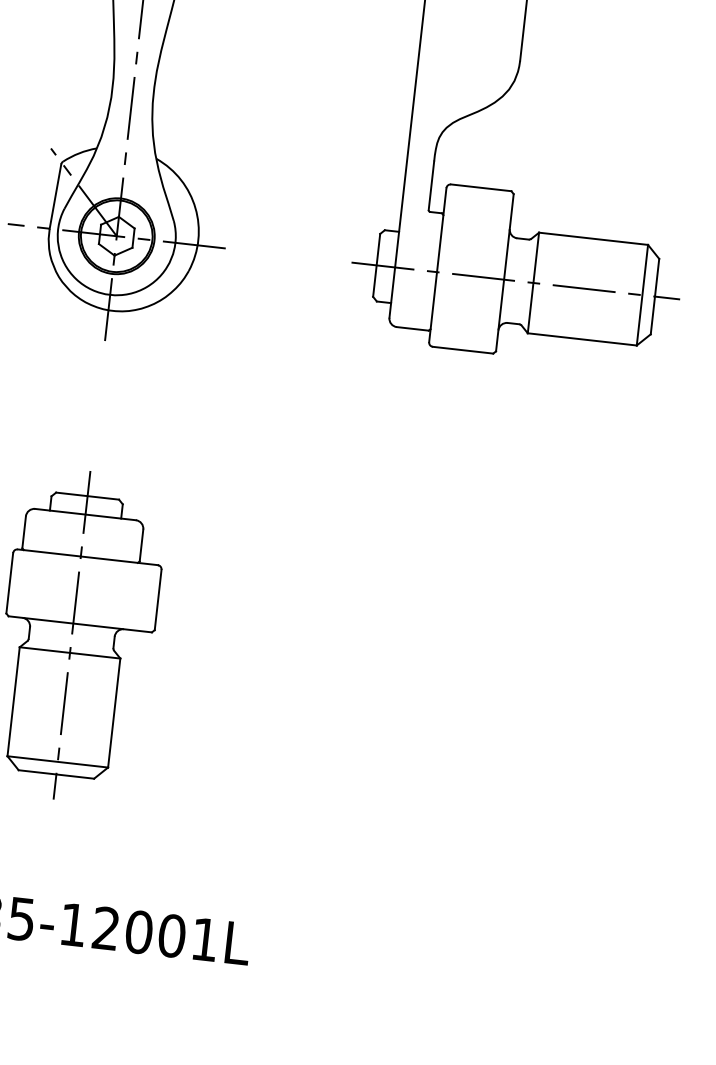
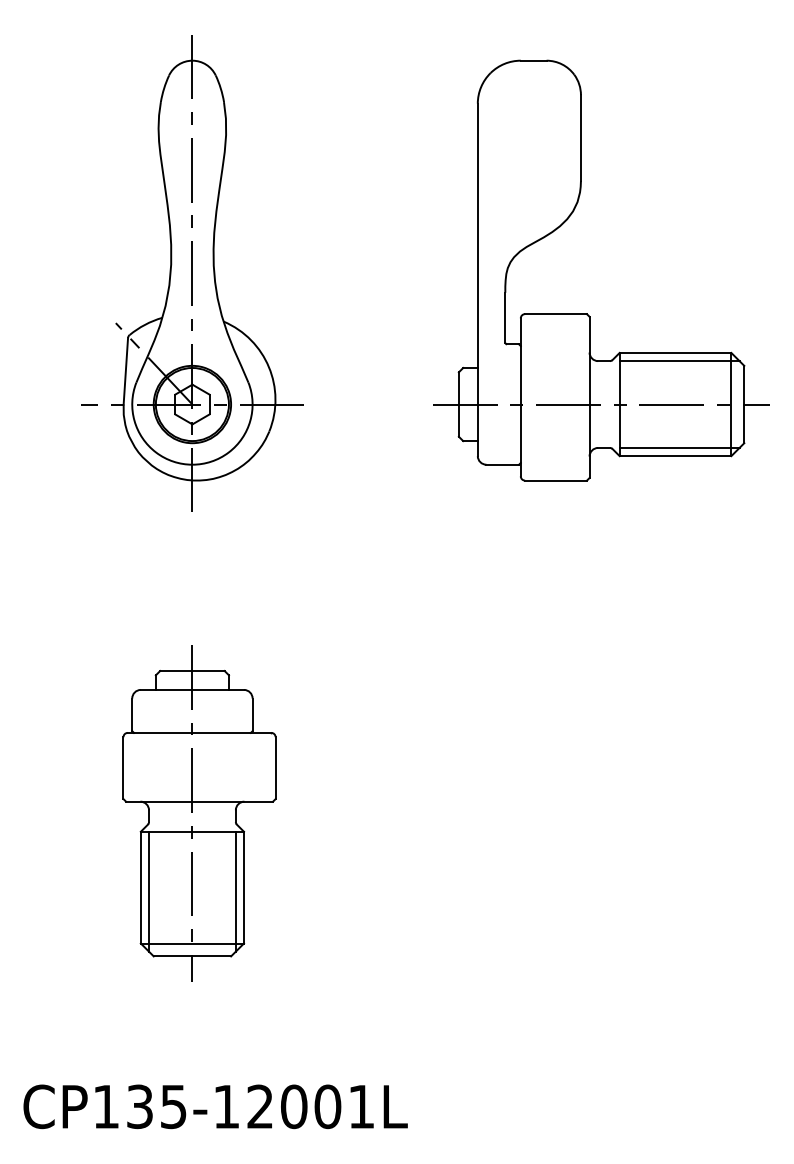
line: (596, 247) -> (679, 361), added
line: (587, 331) -> (679, 447), added
line: (21, 706) -> (149, 891), added
line: (105, 715) -> (235, 891), added

